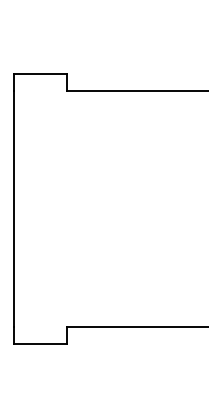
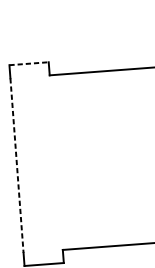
line: (41, 73) -> (29, 63), solid -> dashed
line: (14, 209) -> (17, 165), solid -> dashed

